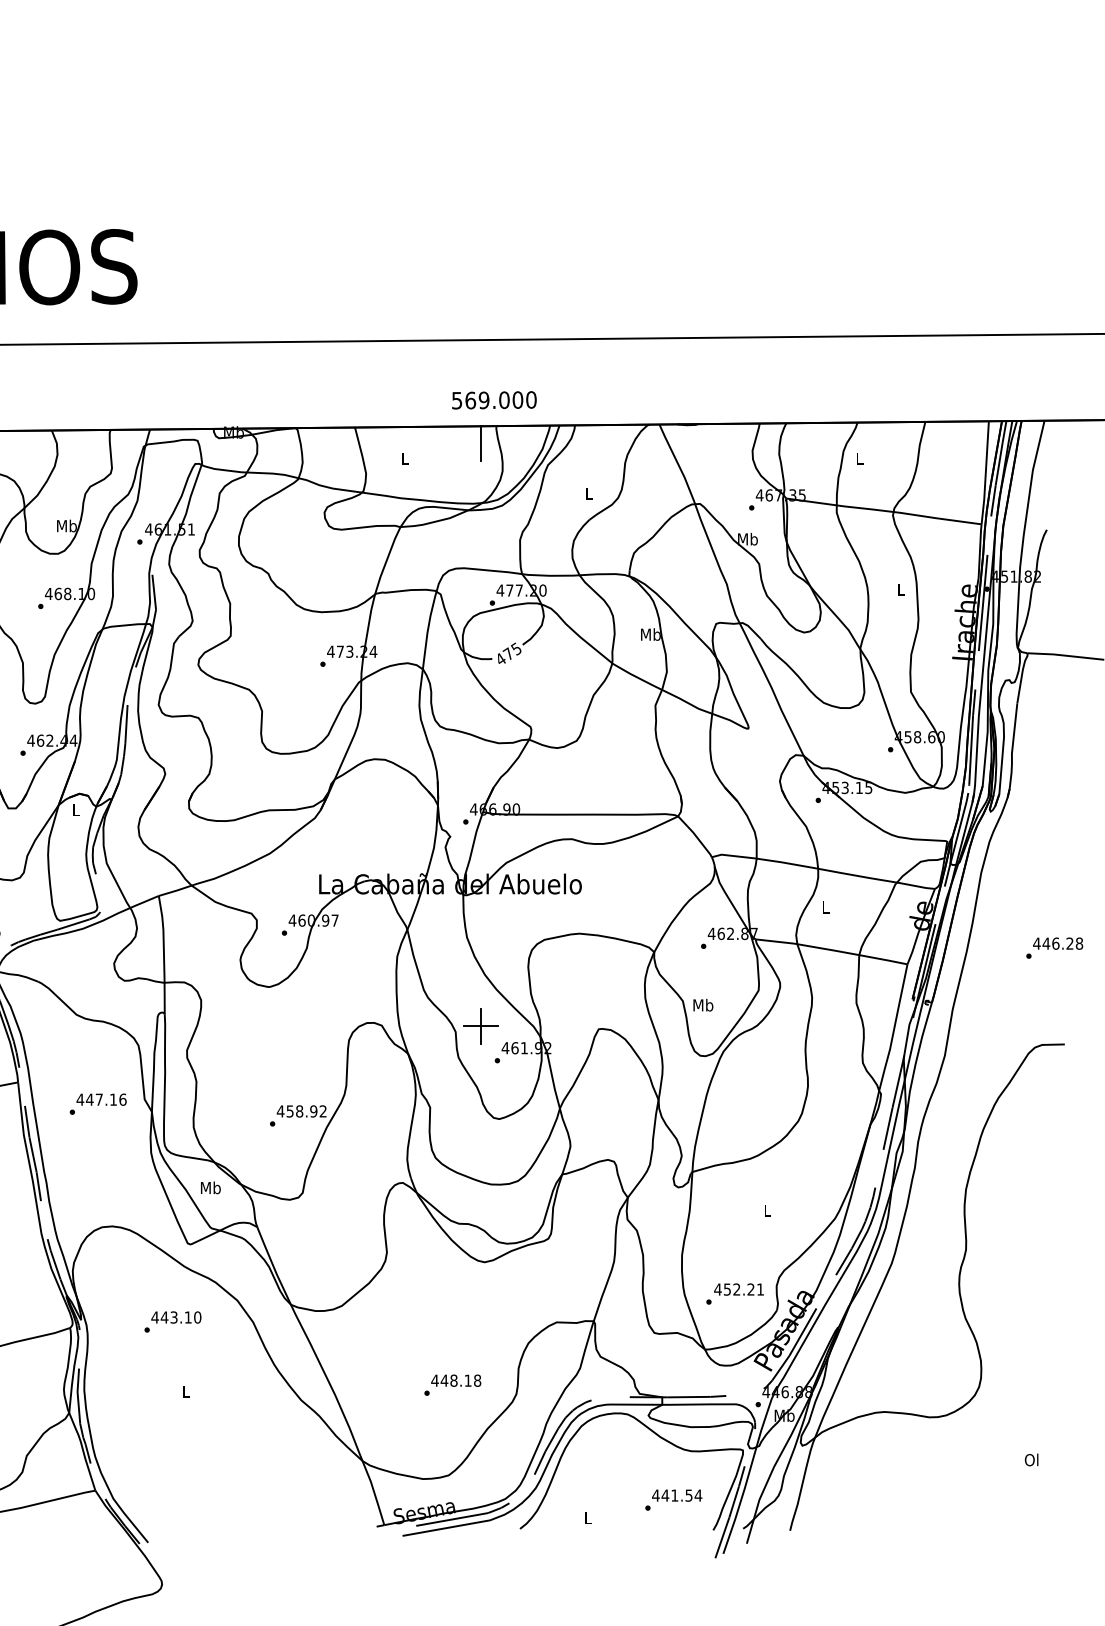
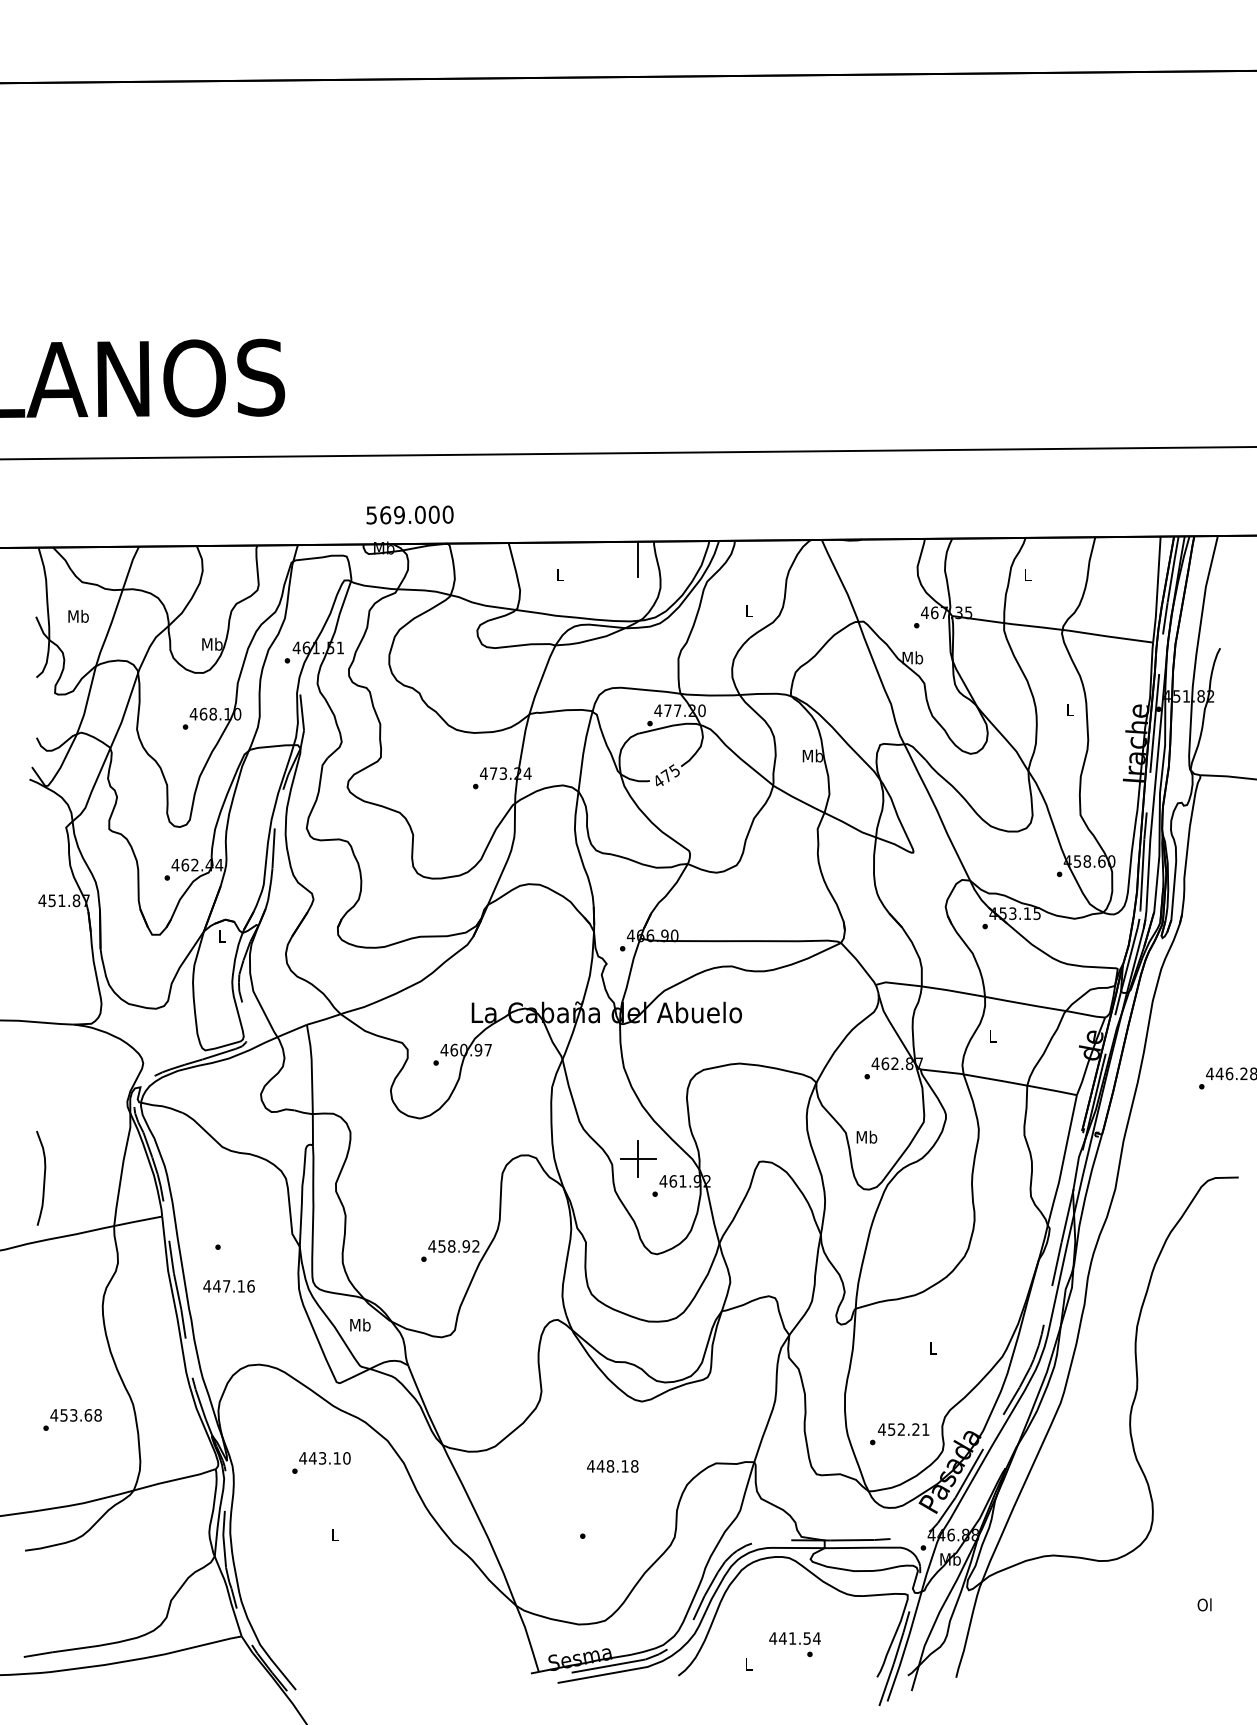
text: (493, 399) -> (409, 514), moved
text: (101, 1099) -> (228, 1286), moved
text: (455, 1380) -> (612, 1466), moved
text: (676, 1495) -> (794, 1638), moved

